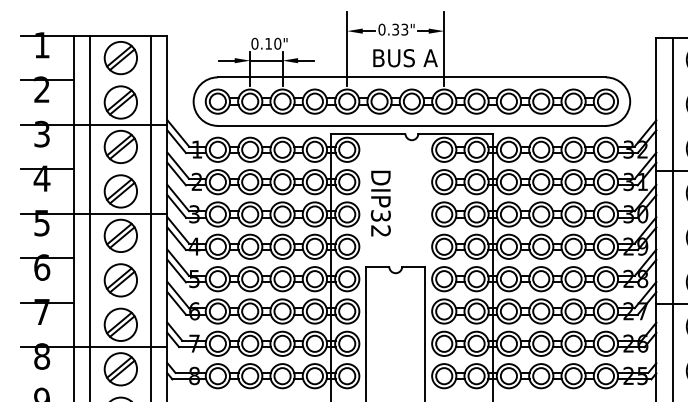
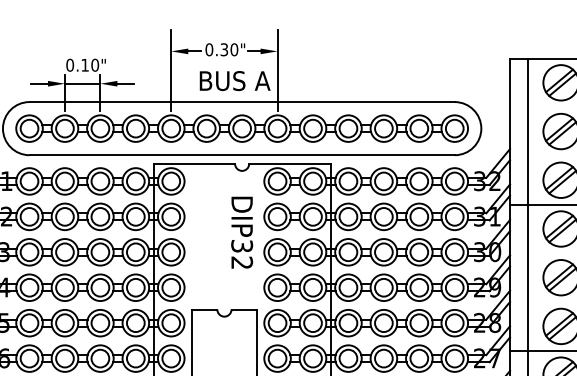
text: (404, 29) -> (234, 49), 0.33" -> 0.30"
text: (380, 203) -> (241, 232), moved

